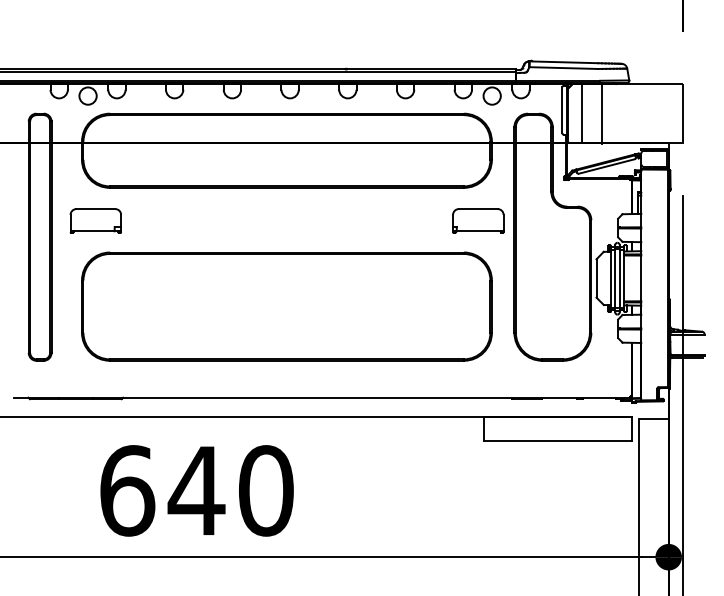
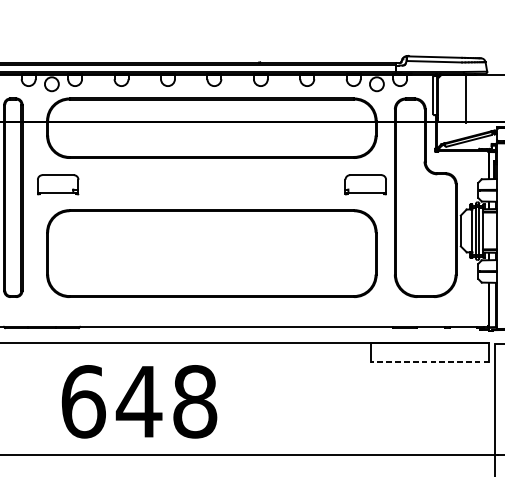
line: (581, 113) -> (448, 98), removed
line: (558, 441) -> (430, 362), solid -> dashed
text: (266, 490) -> (195, 401), 640 -> 648

